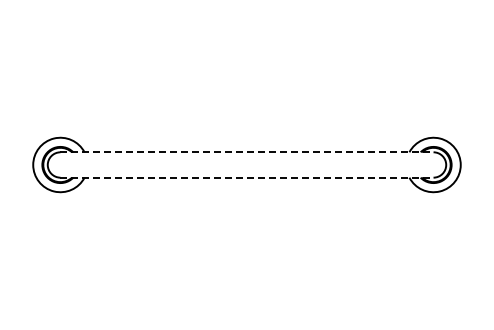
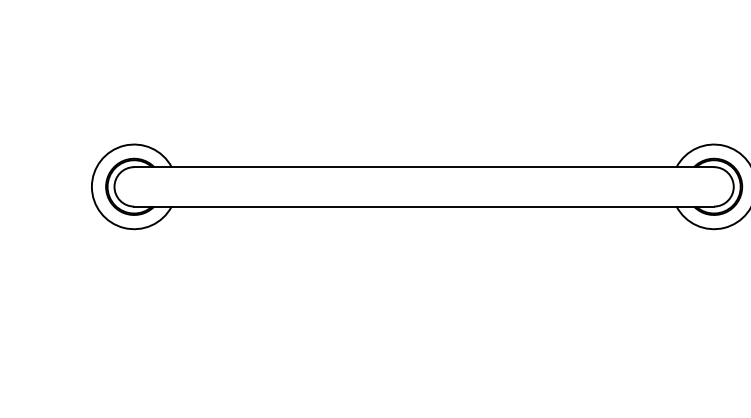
line: (247, 152) -> (424, 167), dashed -> solid
line: (247, 177) -> (424, 206), dashed -> solid

